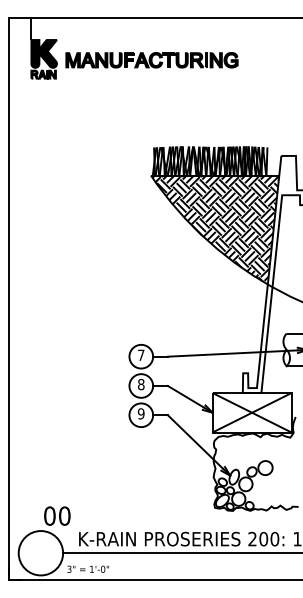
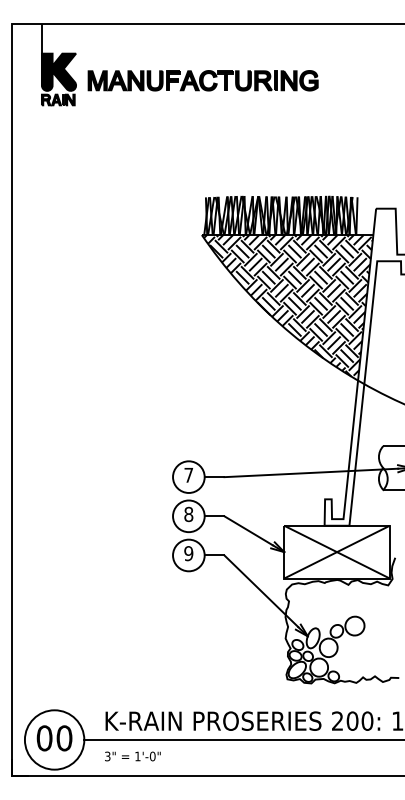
text: (57, 516) -> (54, 738), moved
text: (87, 569) -> (132, 756), moved

